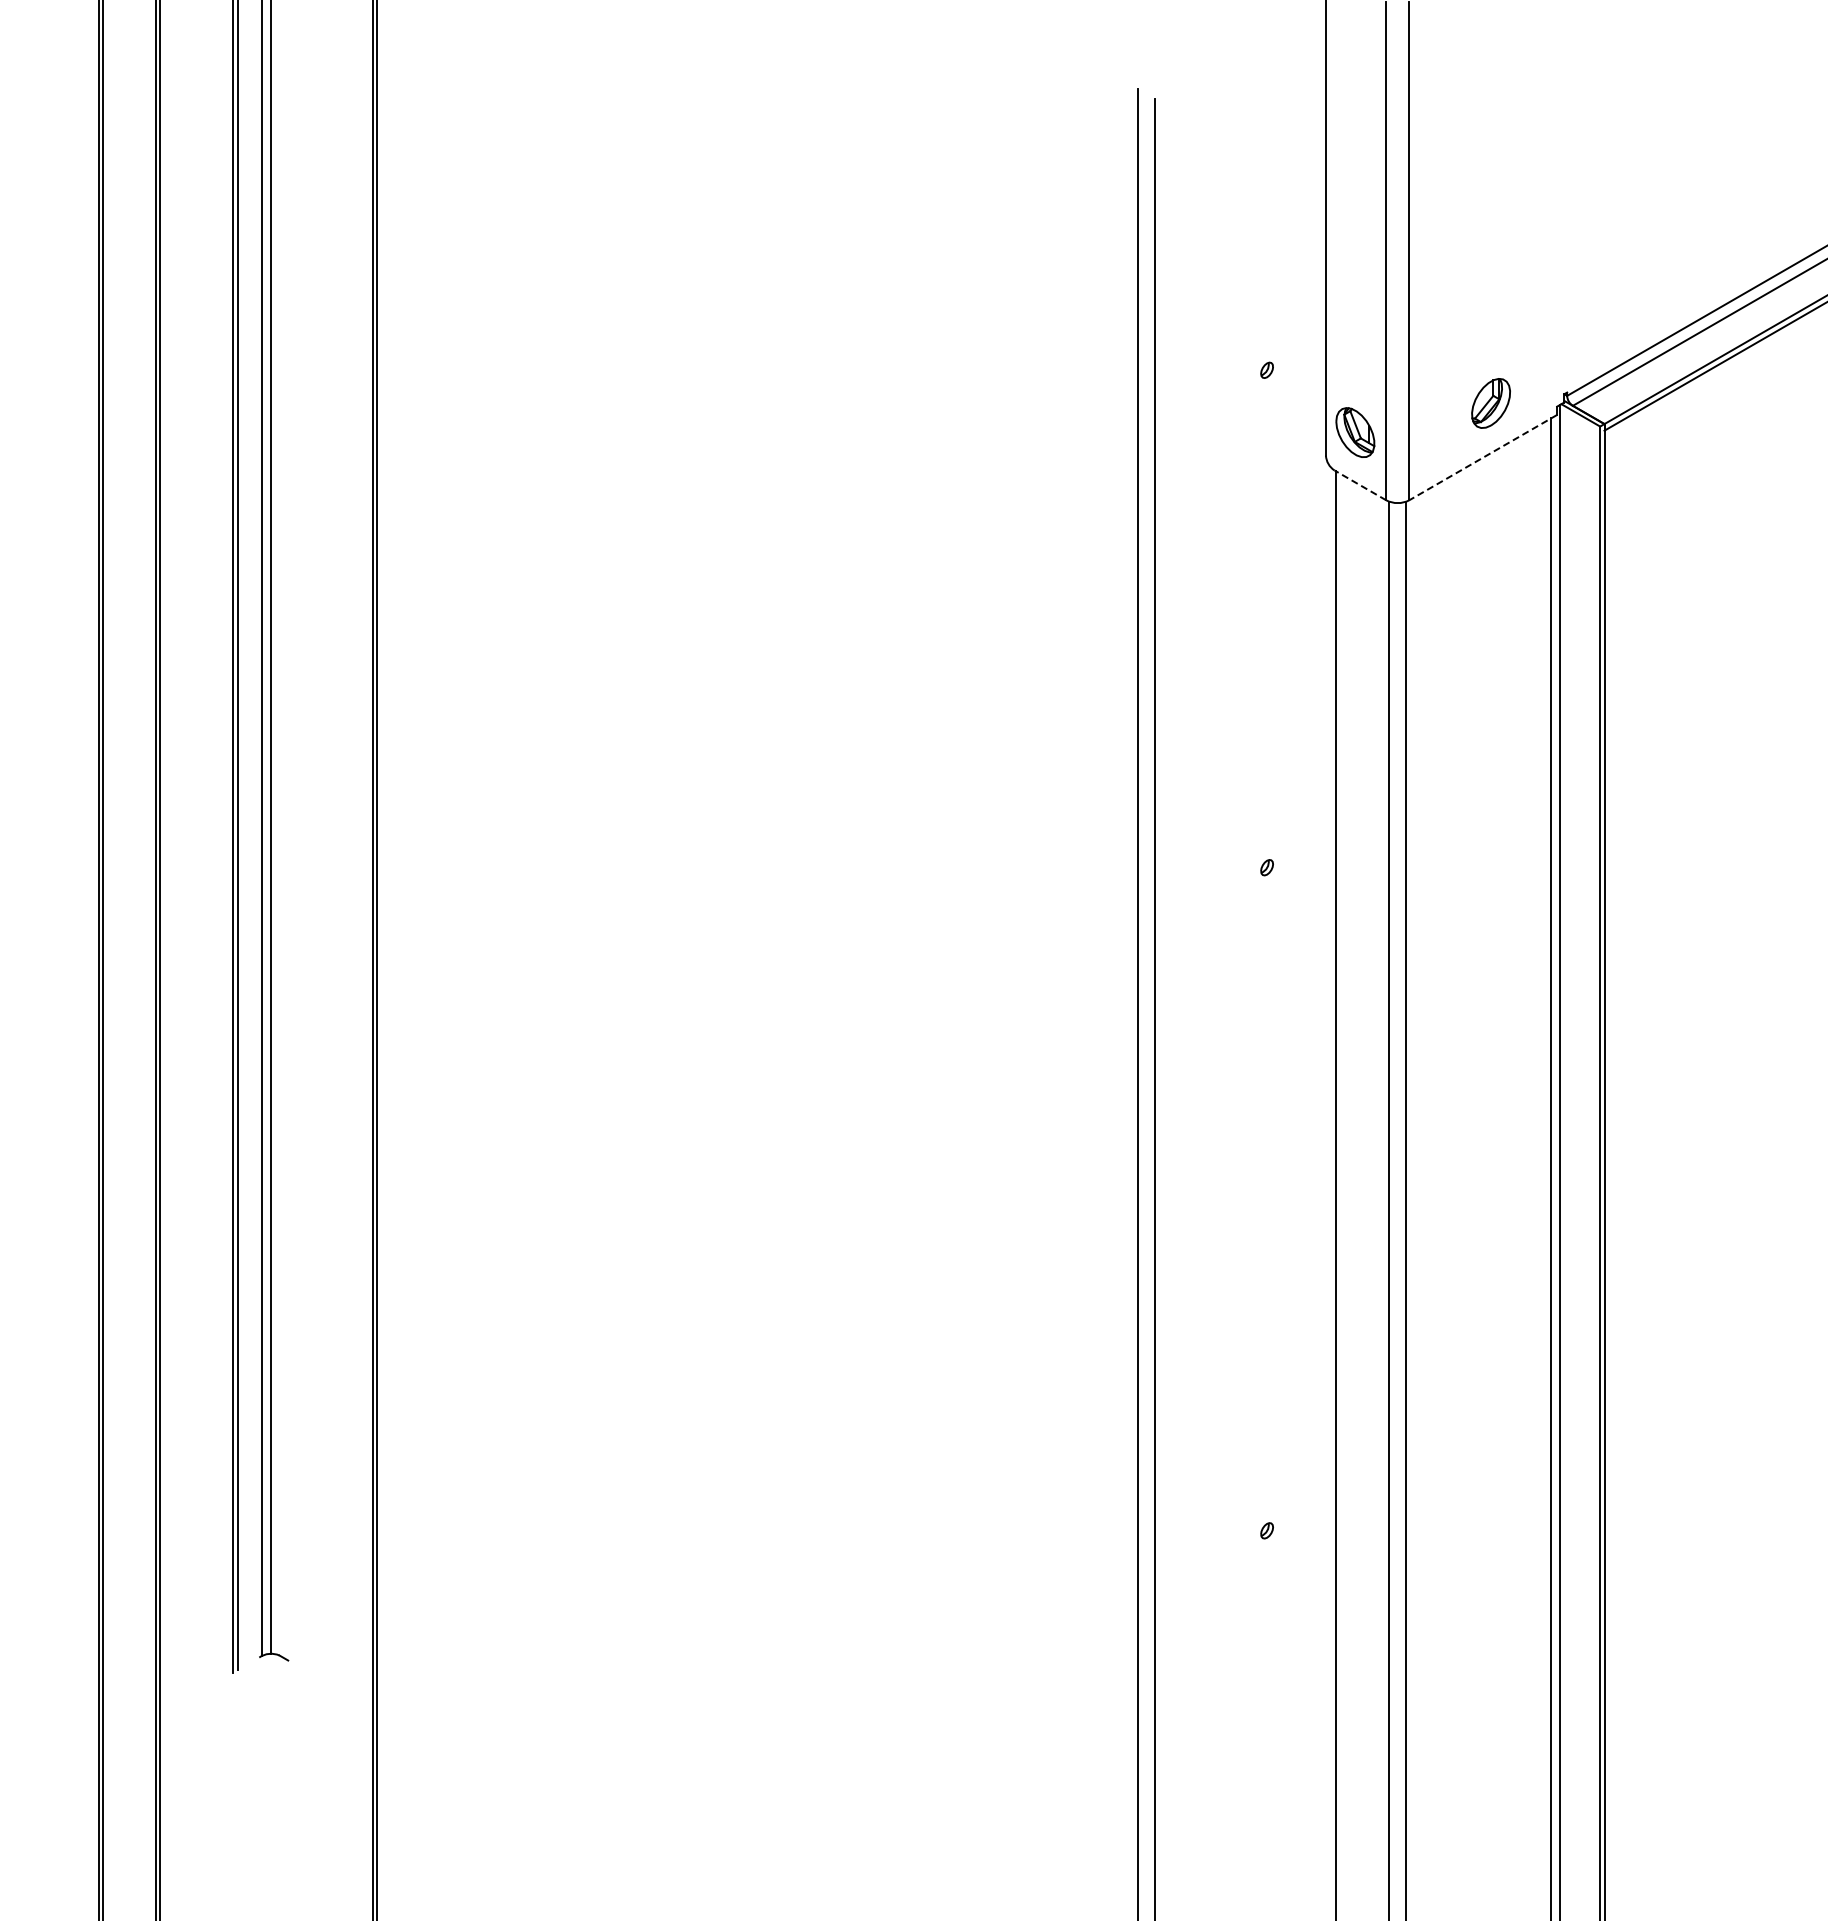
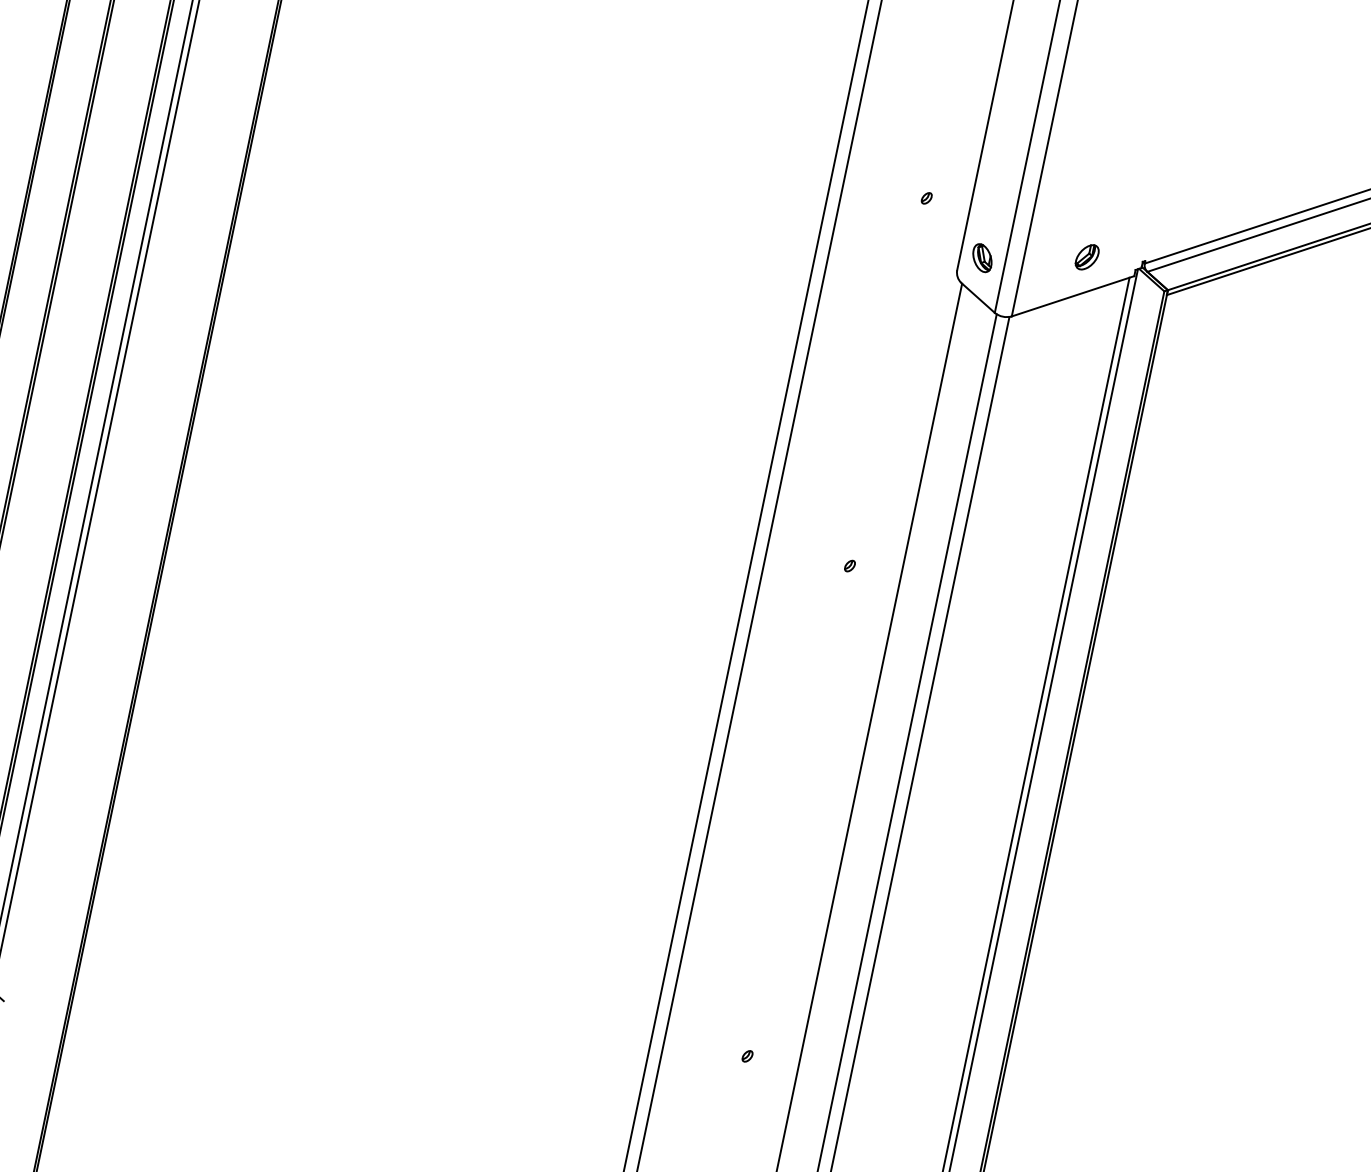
part: (1490, 402) -> (1086, 256), size x0.71
part: (1355, 432) -> (982, 257), size x0.71
line: (1482, 457) -> (1072, 296), dashed -> solid
line: (1360, 485) -> (978, 297), dashed -> solid

